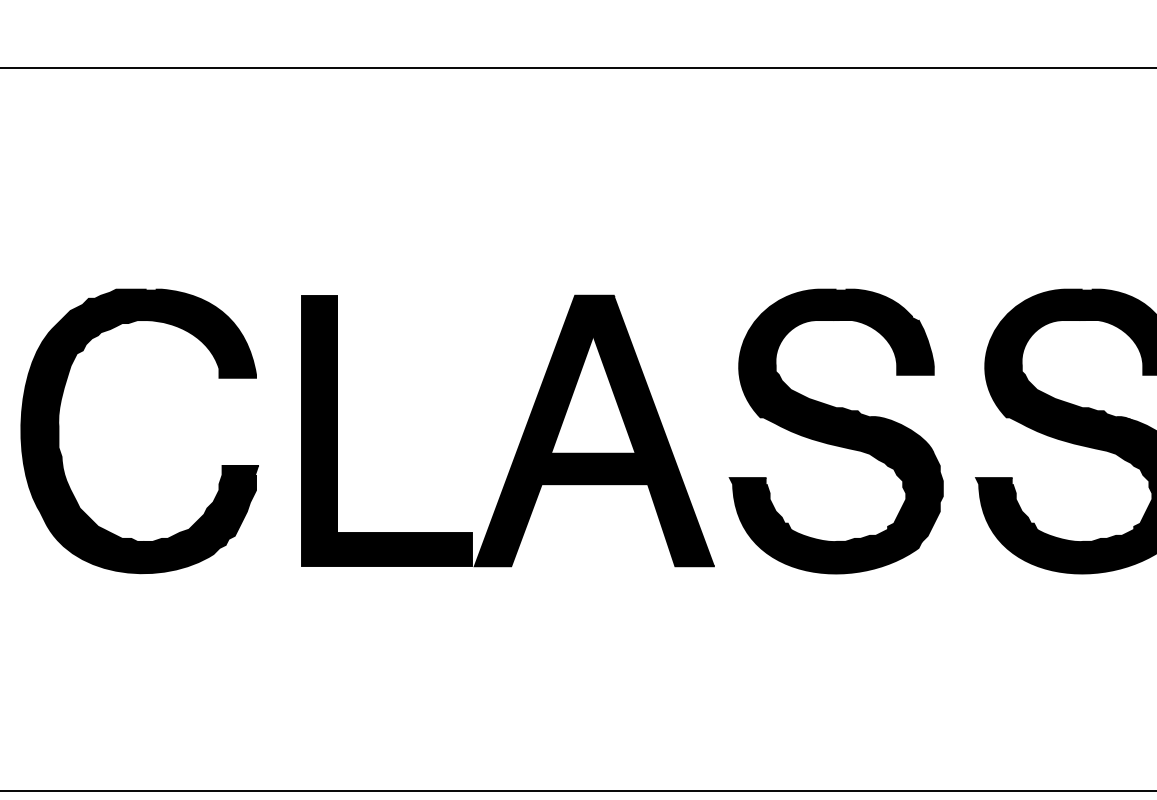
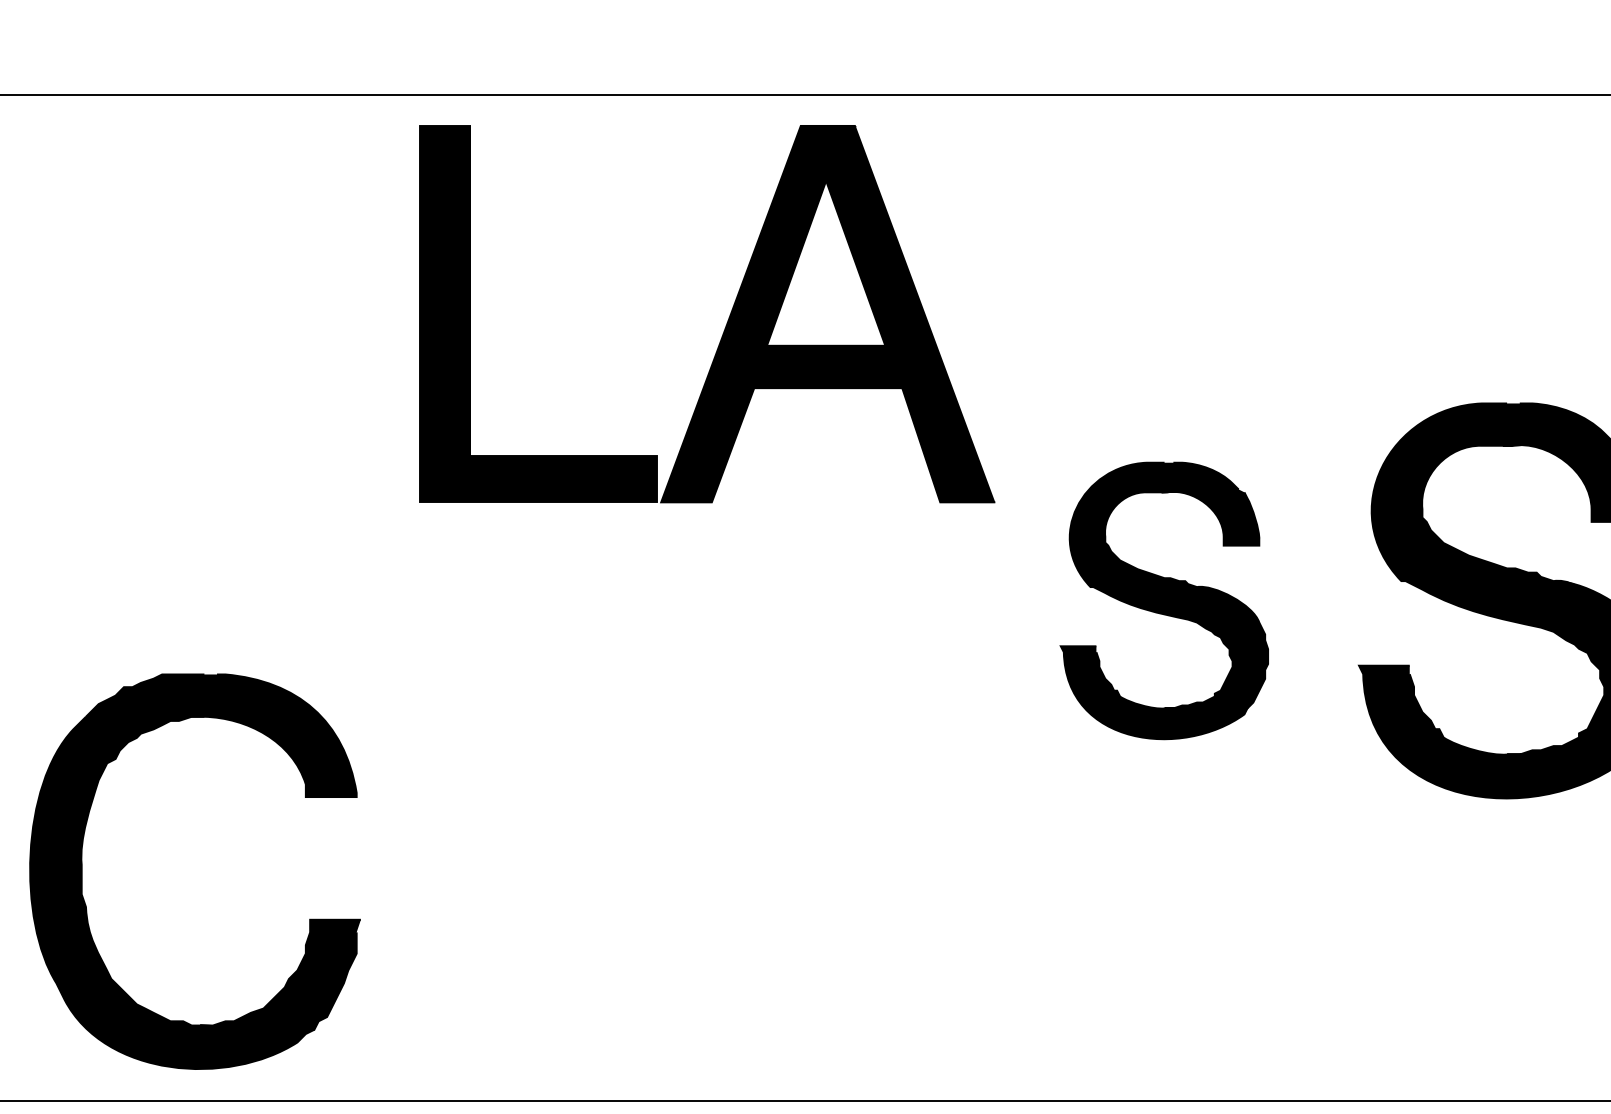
part: (59, 431) -> (82, 871), moved
part: (836, 431) -> (1164, 600), size x0.7
part: (522, 435) -> (727, 320), moved

